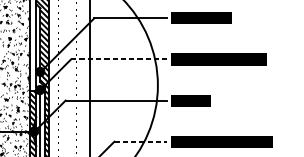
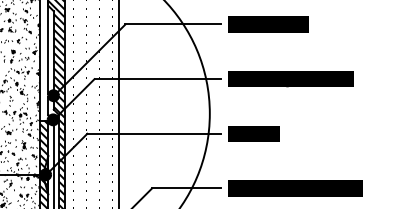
line: (119, 59) -> (158, 79), dashed -> solid
line: (140, 141) -> (186, 188), dashed -> solid

